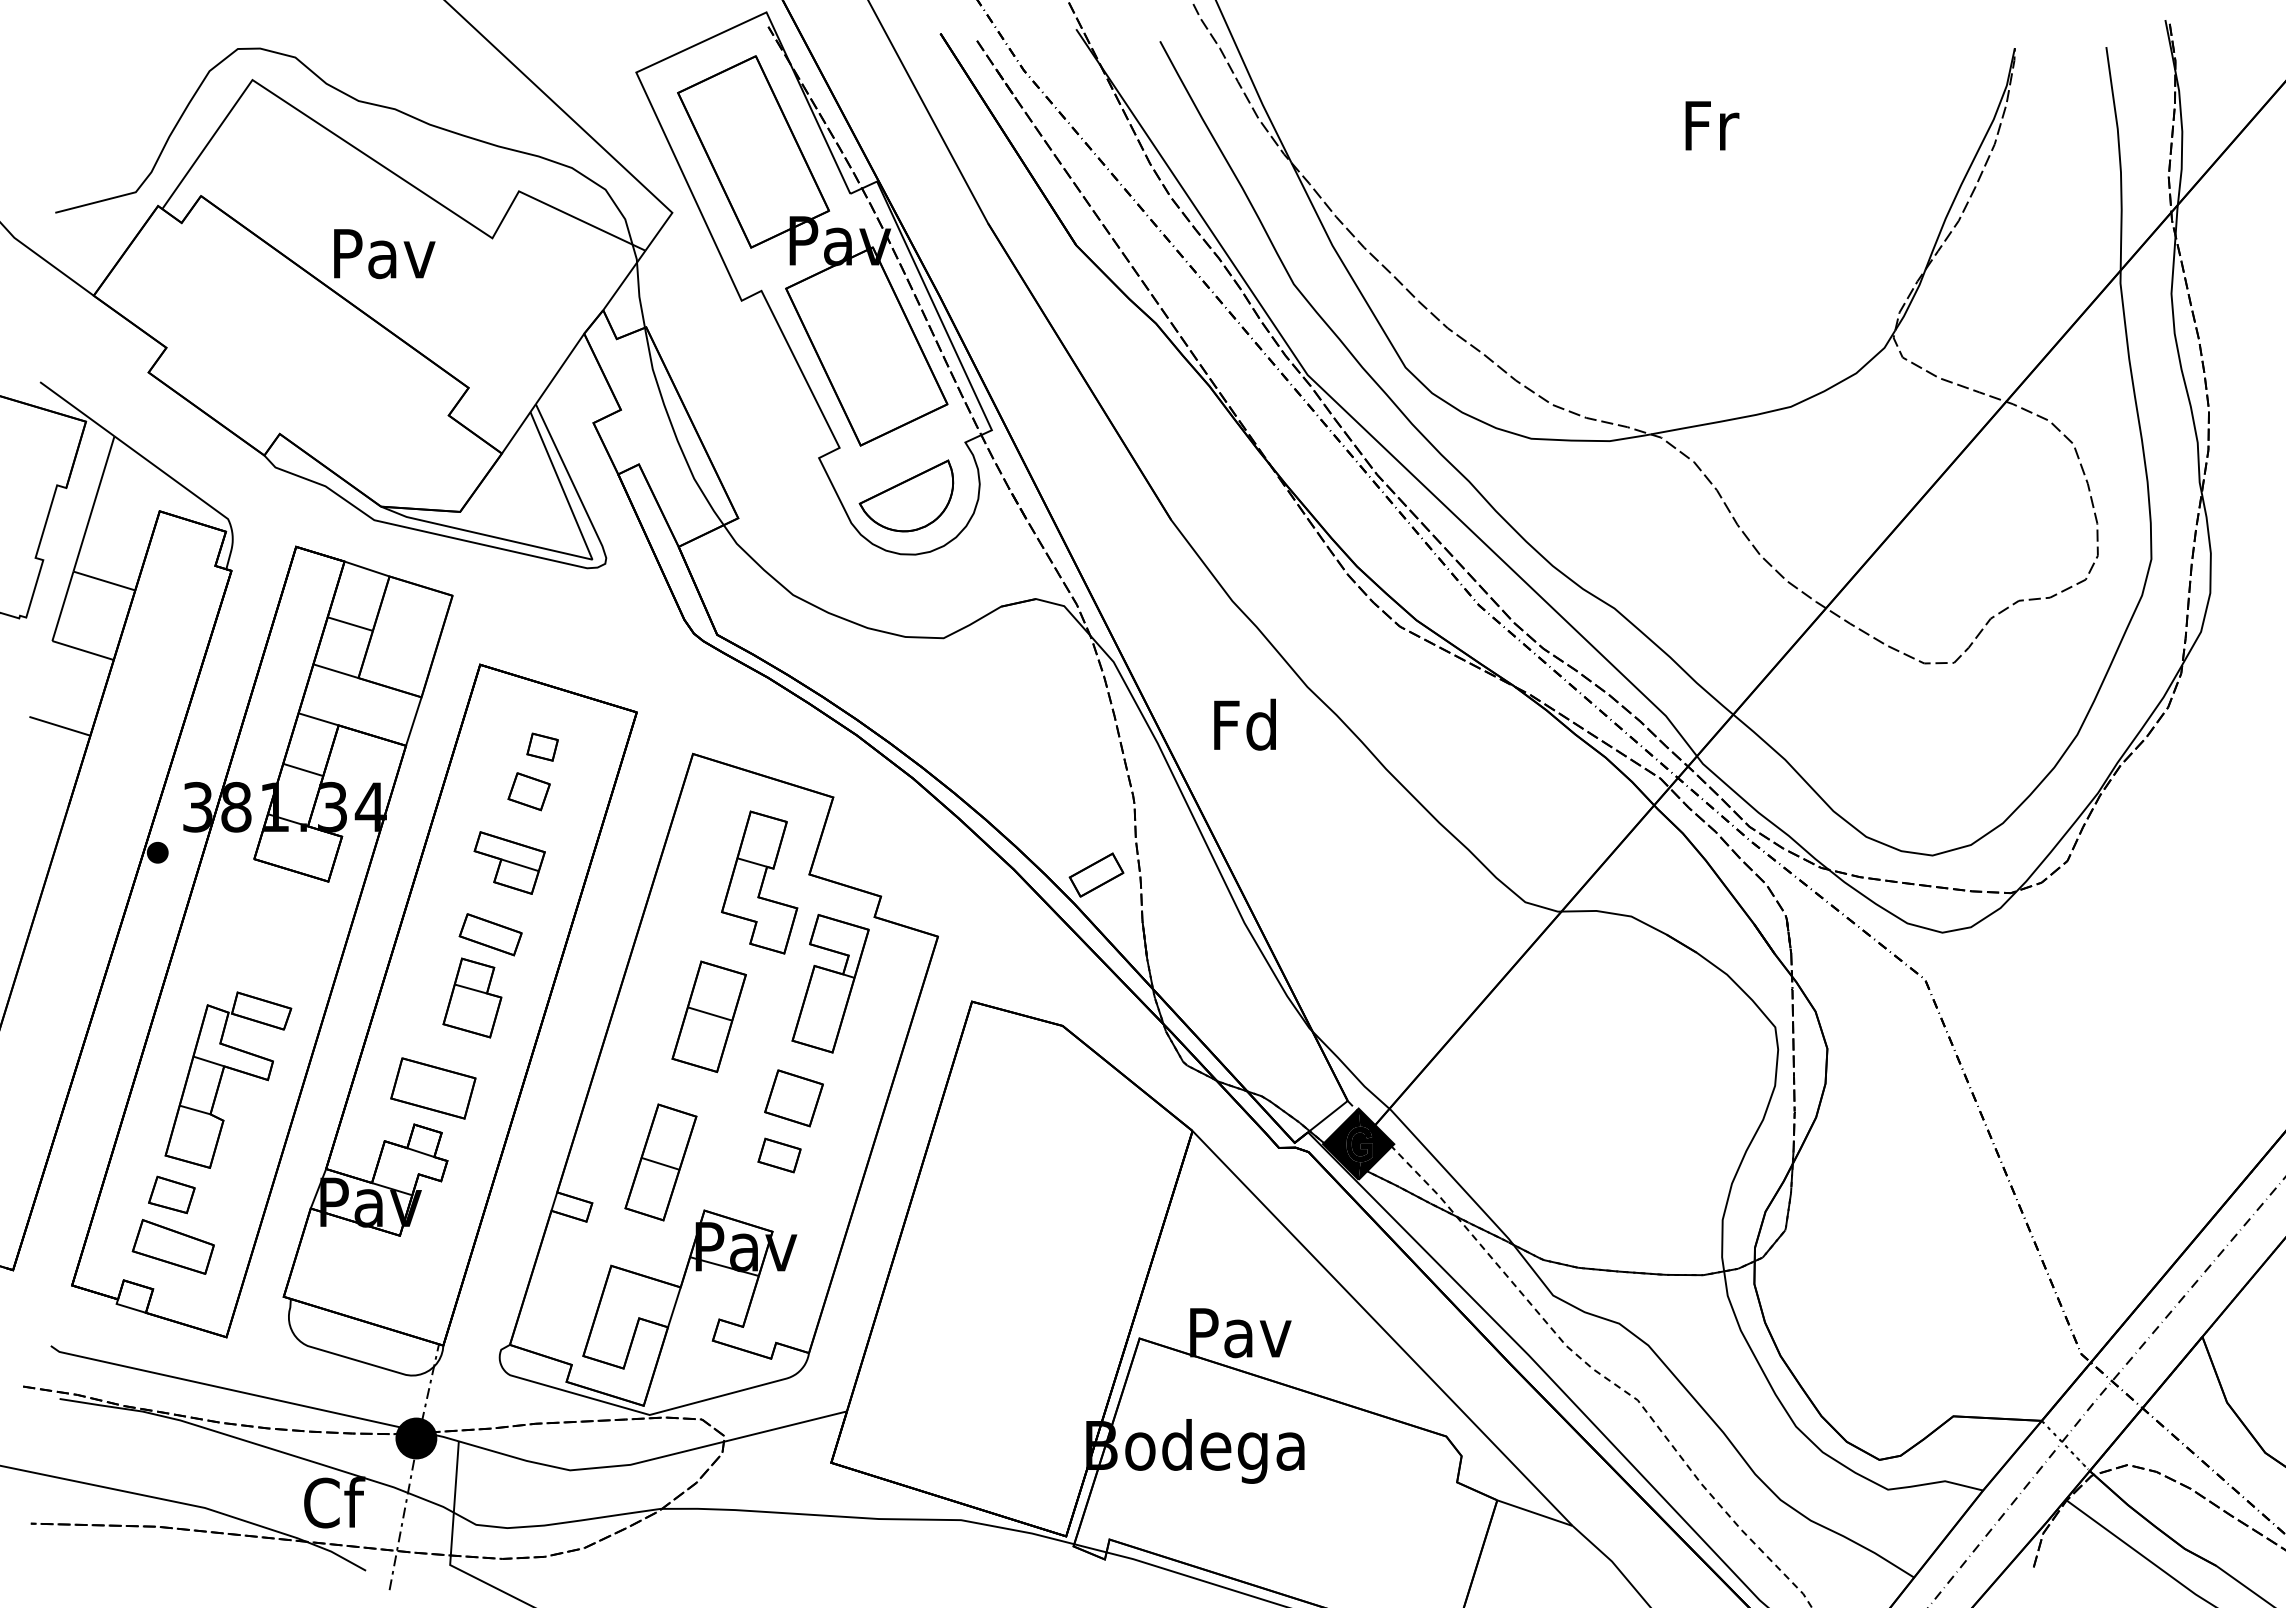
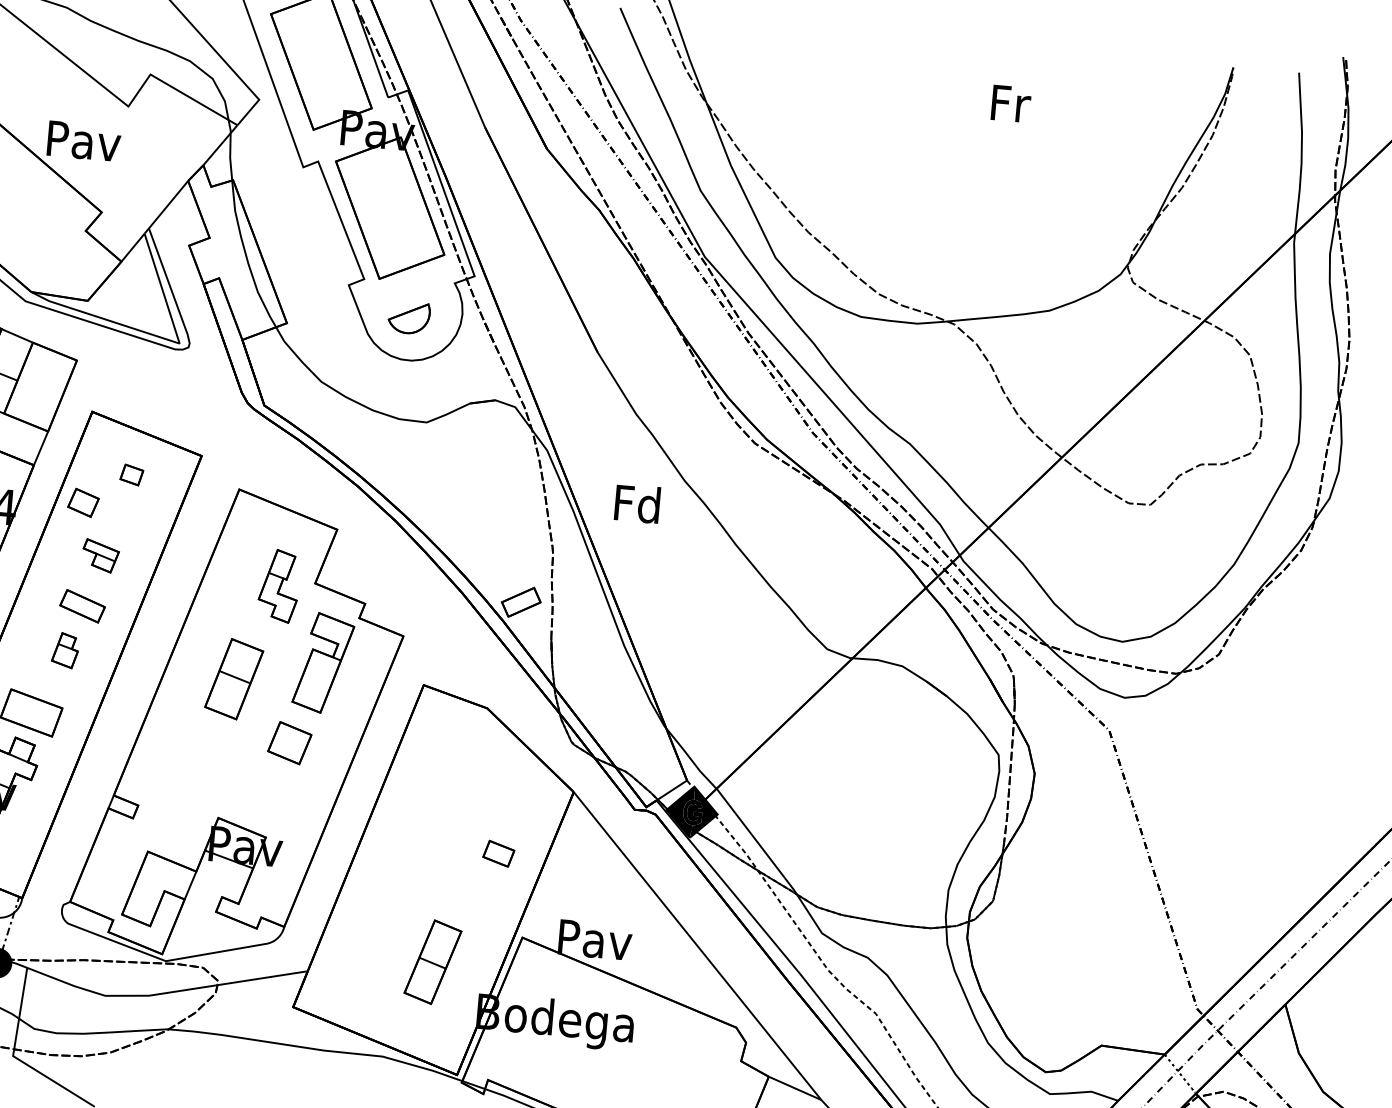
text: (384, 254) -> (84, 141), moved
part: (906, 495) -> (409, 317), size x0.6
part: (528, 791) -> (83, 502), moved
part: (509, 862) -> (100, 555), size x0.7
part: (759, 882) -> (278, 586), size x0.7
part: (472, 997) -> (65, 650), size x0.6
part: (779, 1155) -> (498, 853), moved
part: (660, 1162) -> (432, 962), moved

